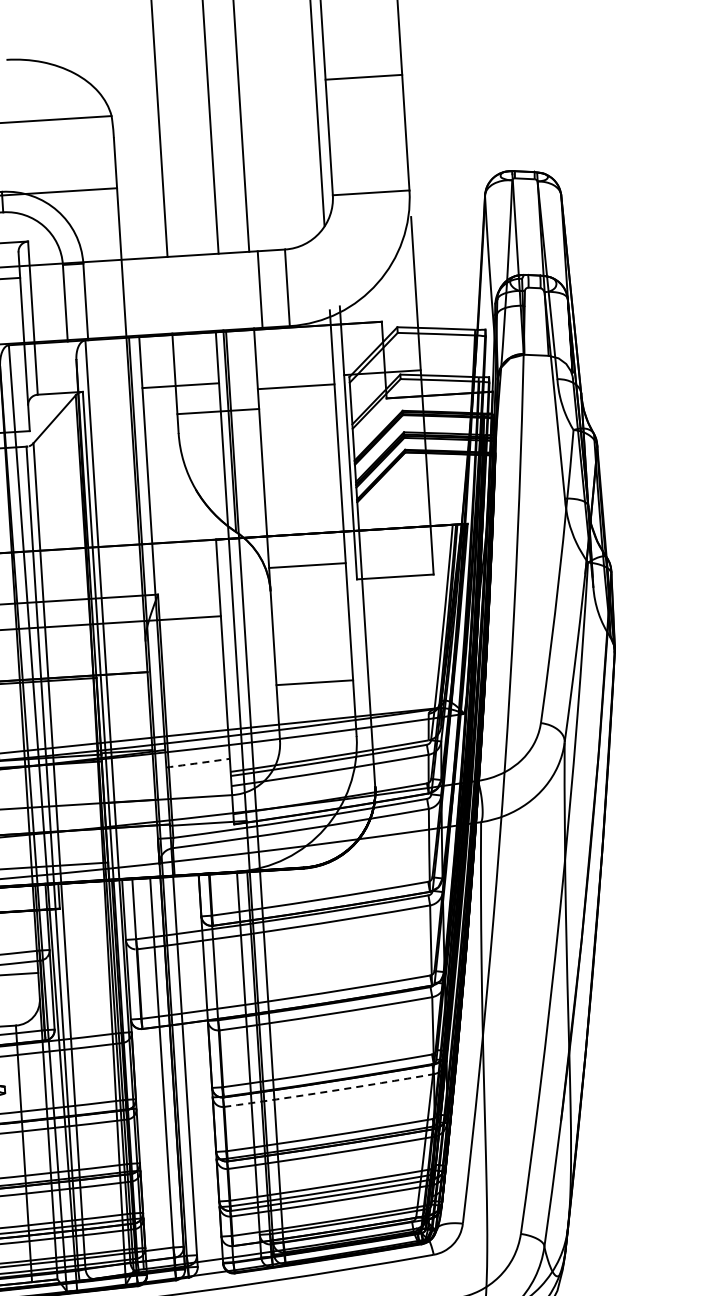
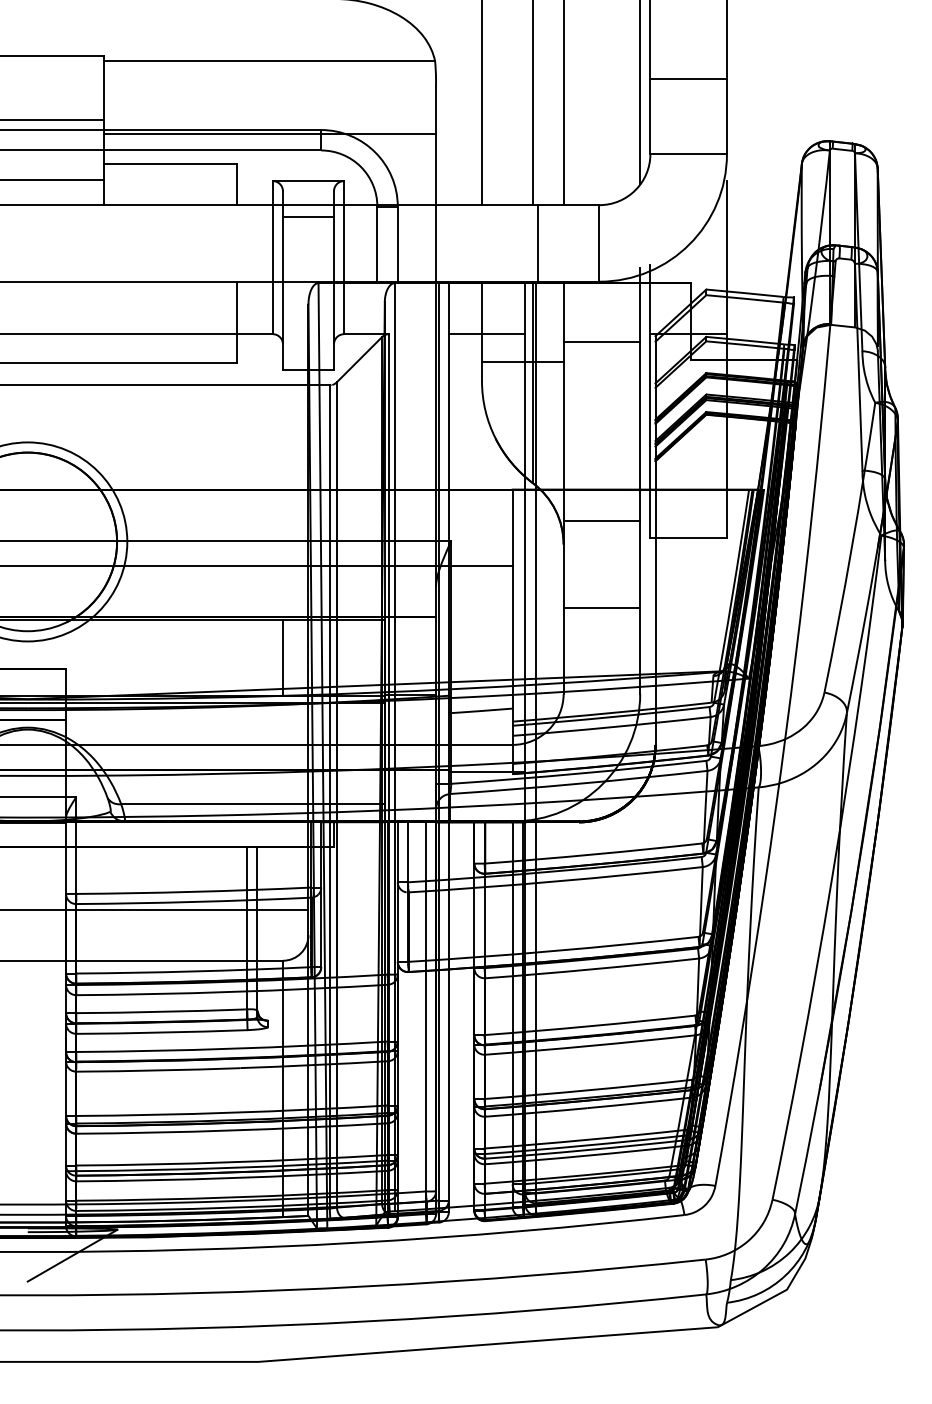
line: (363, 77) -> (688, 78), moved
line: (260, 289) -> (538, 243), moved
line: (314, 683) -> (601, 608), moved
arc: (197, 763) -> (480, 711), dashed -> solid
arc: (329, 1091) -> (590, 1045), dashed -> solid

